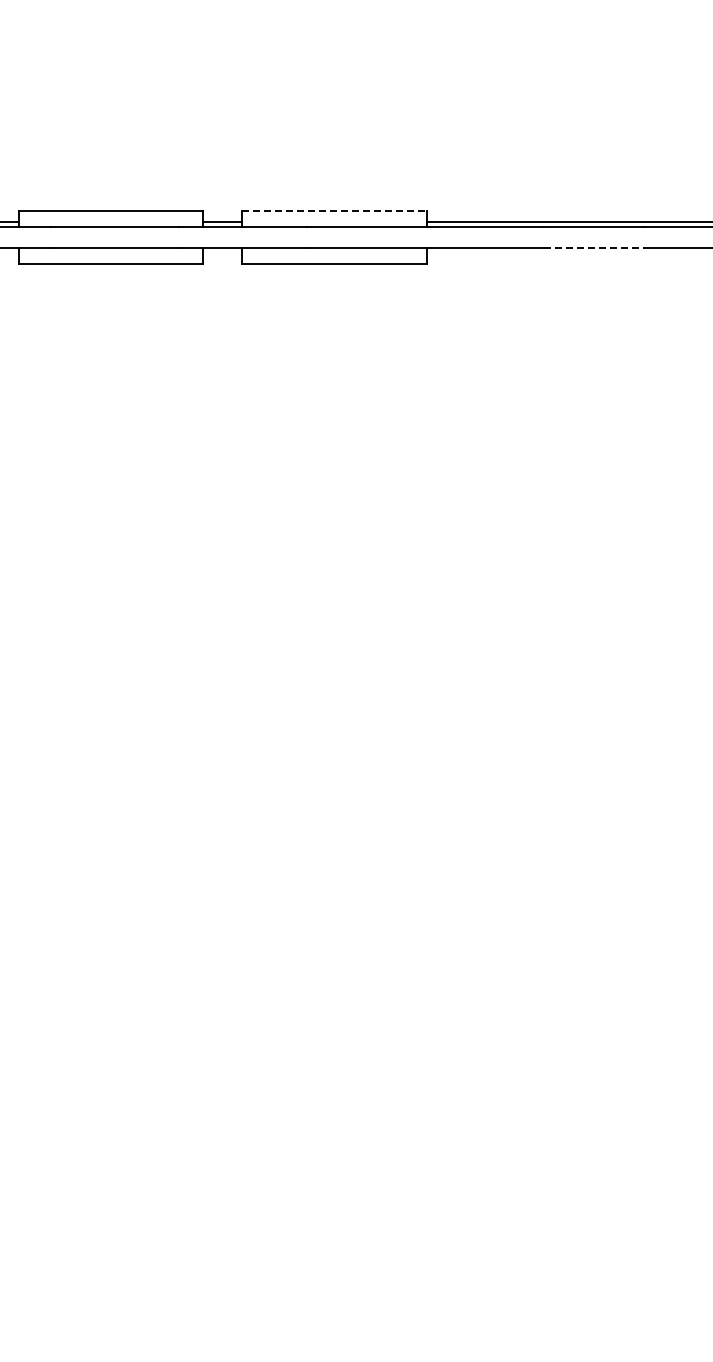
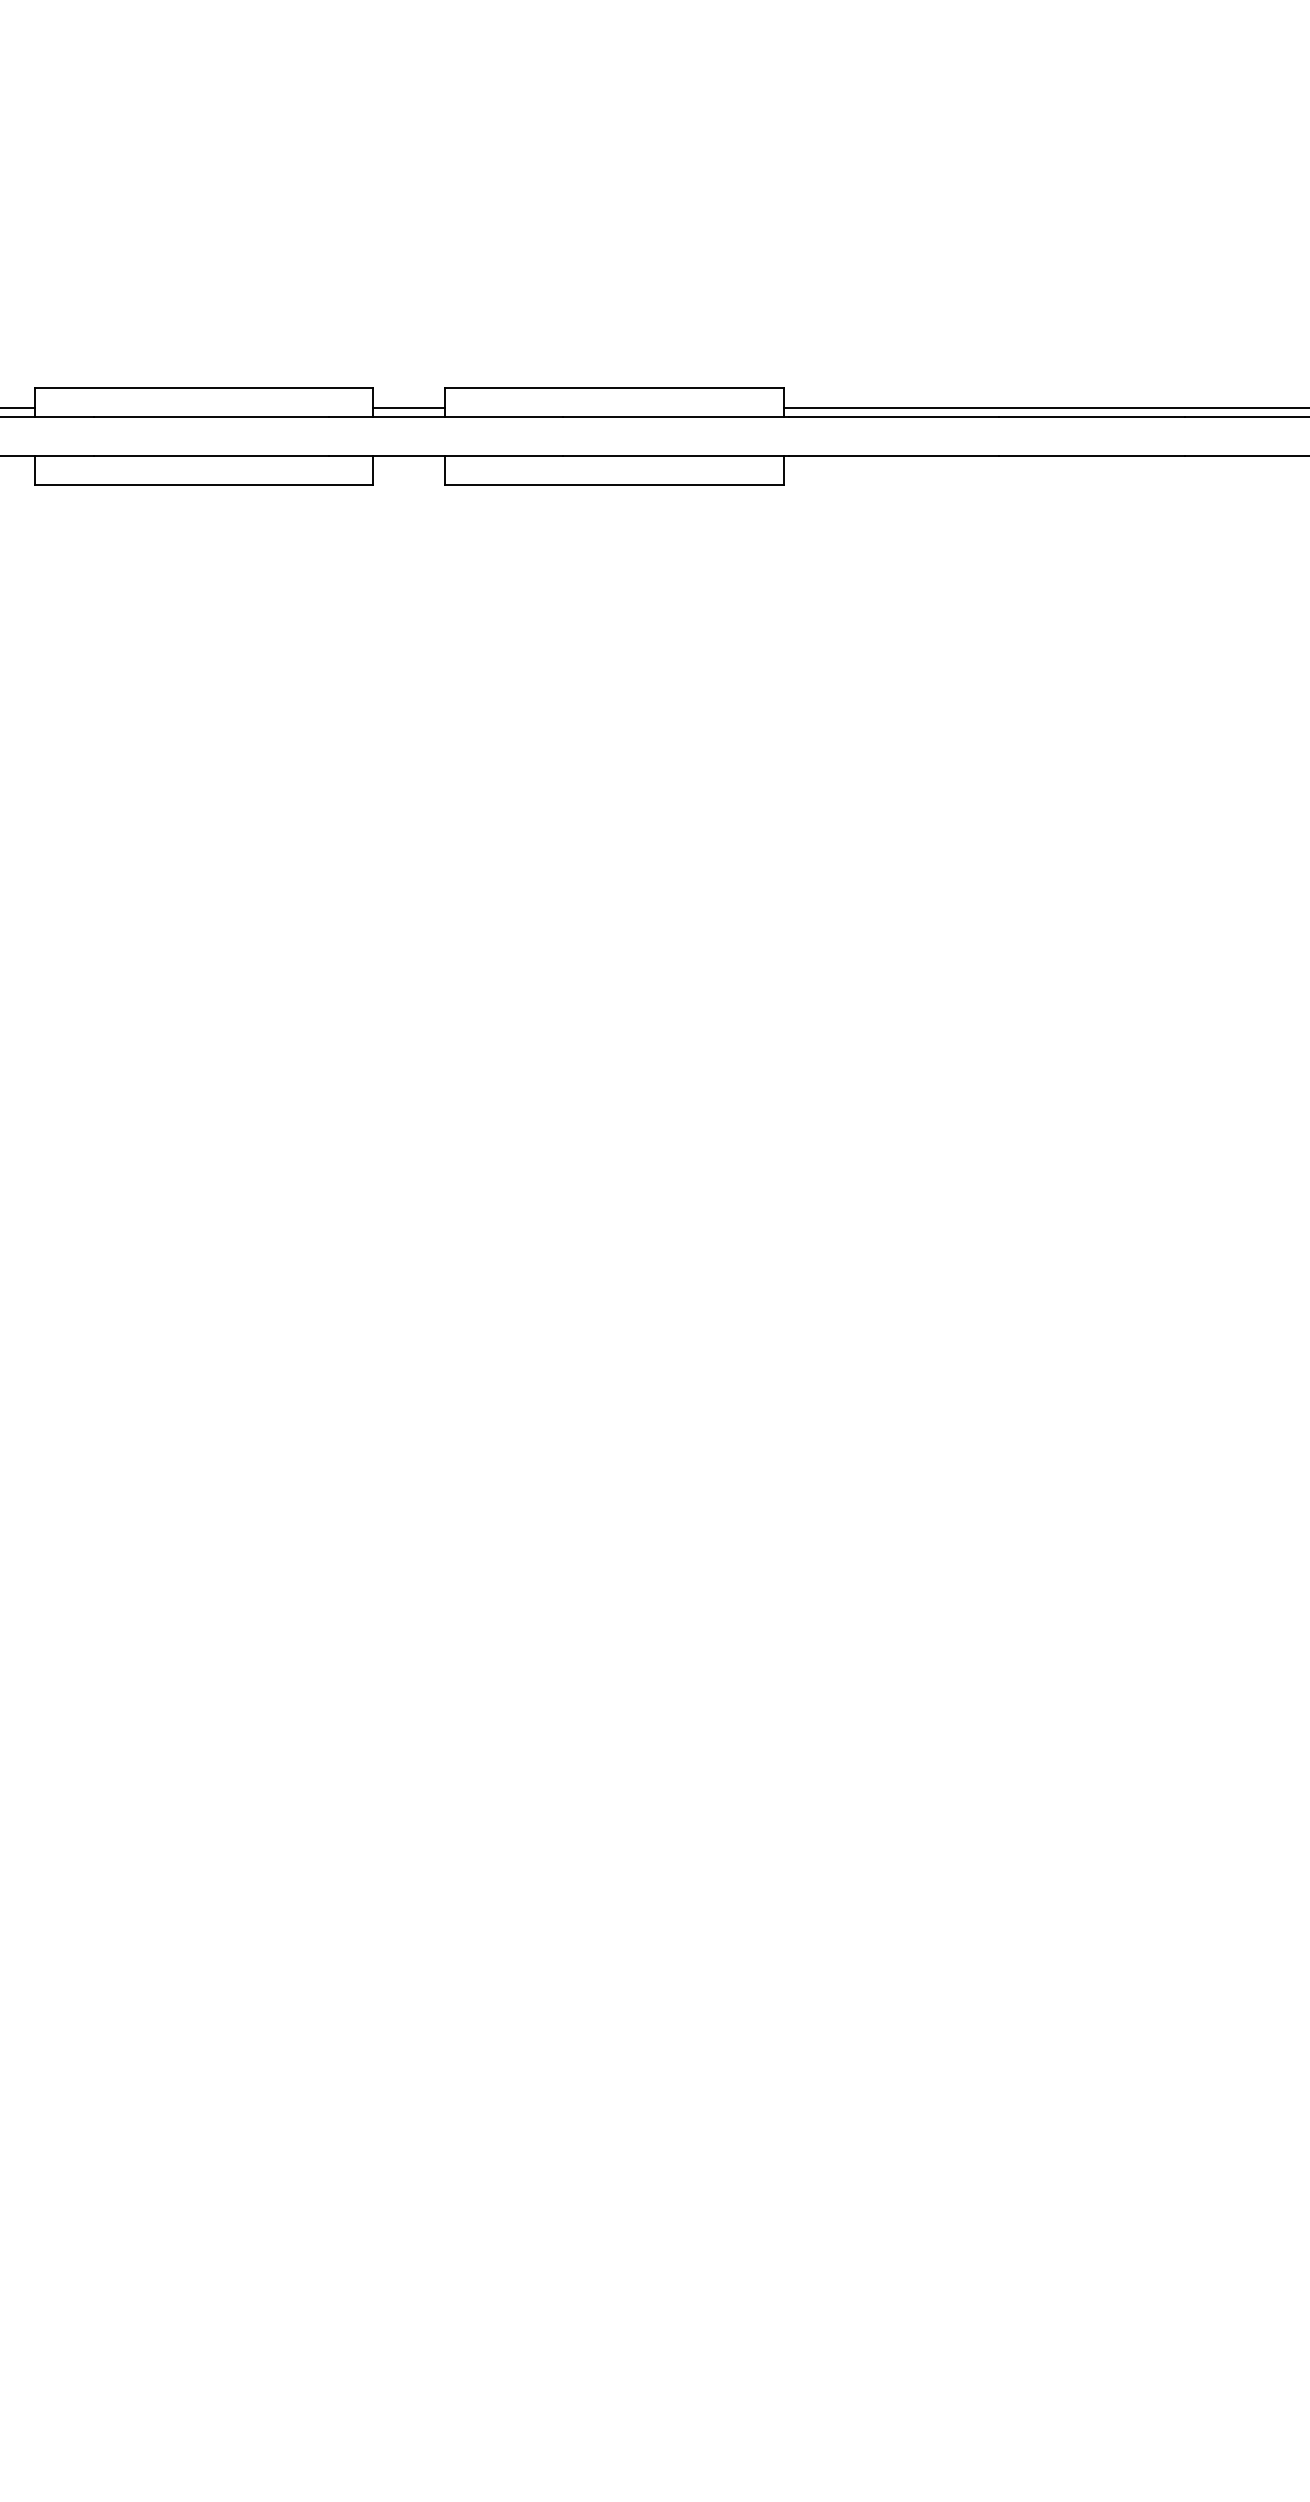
line: (334, 211) -> (614, 388), dashed -> solid
line: (594, 248) -> (1092, 456), dashed -> solid

